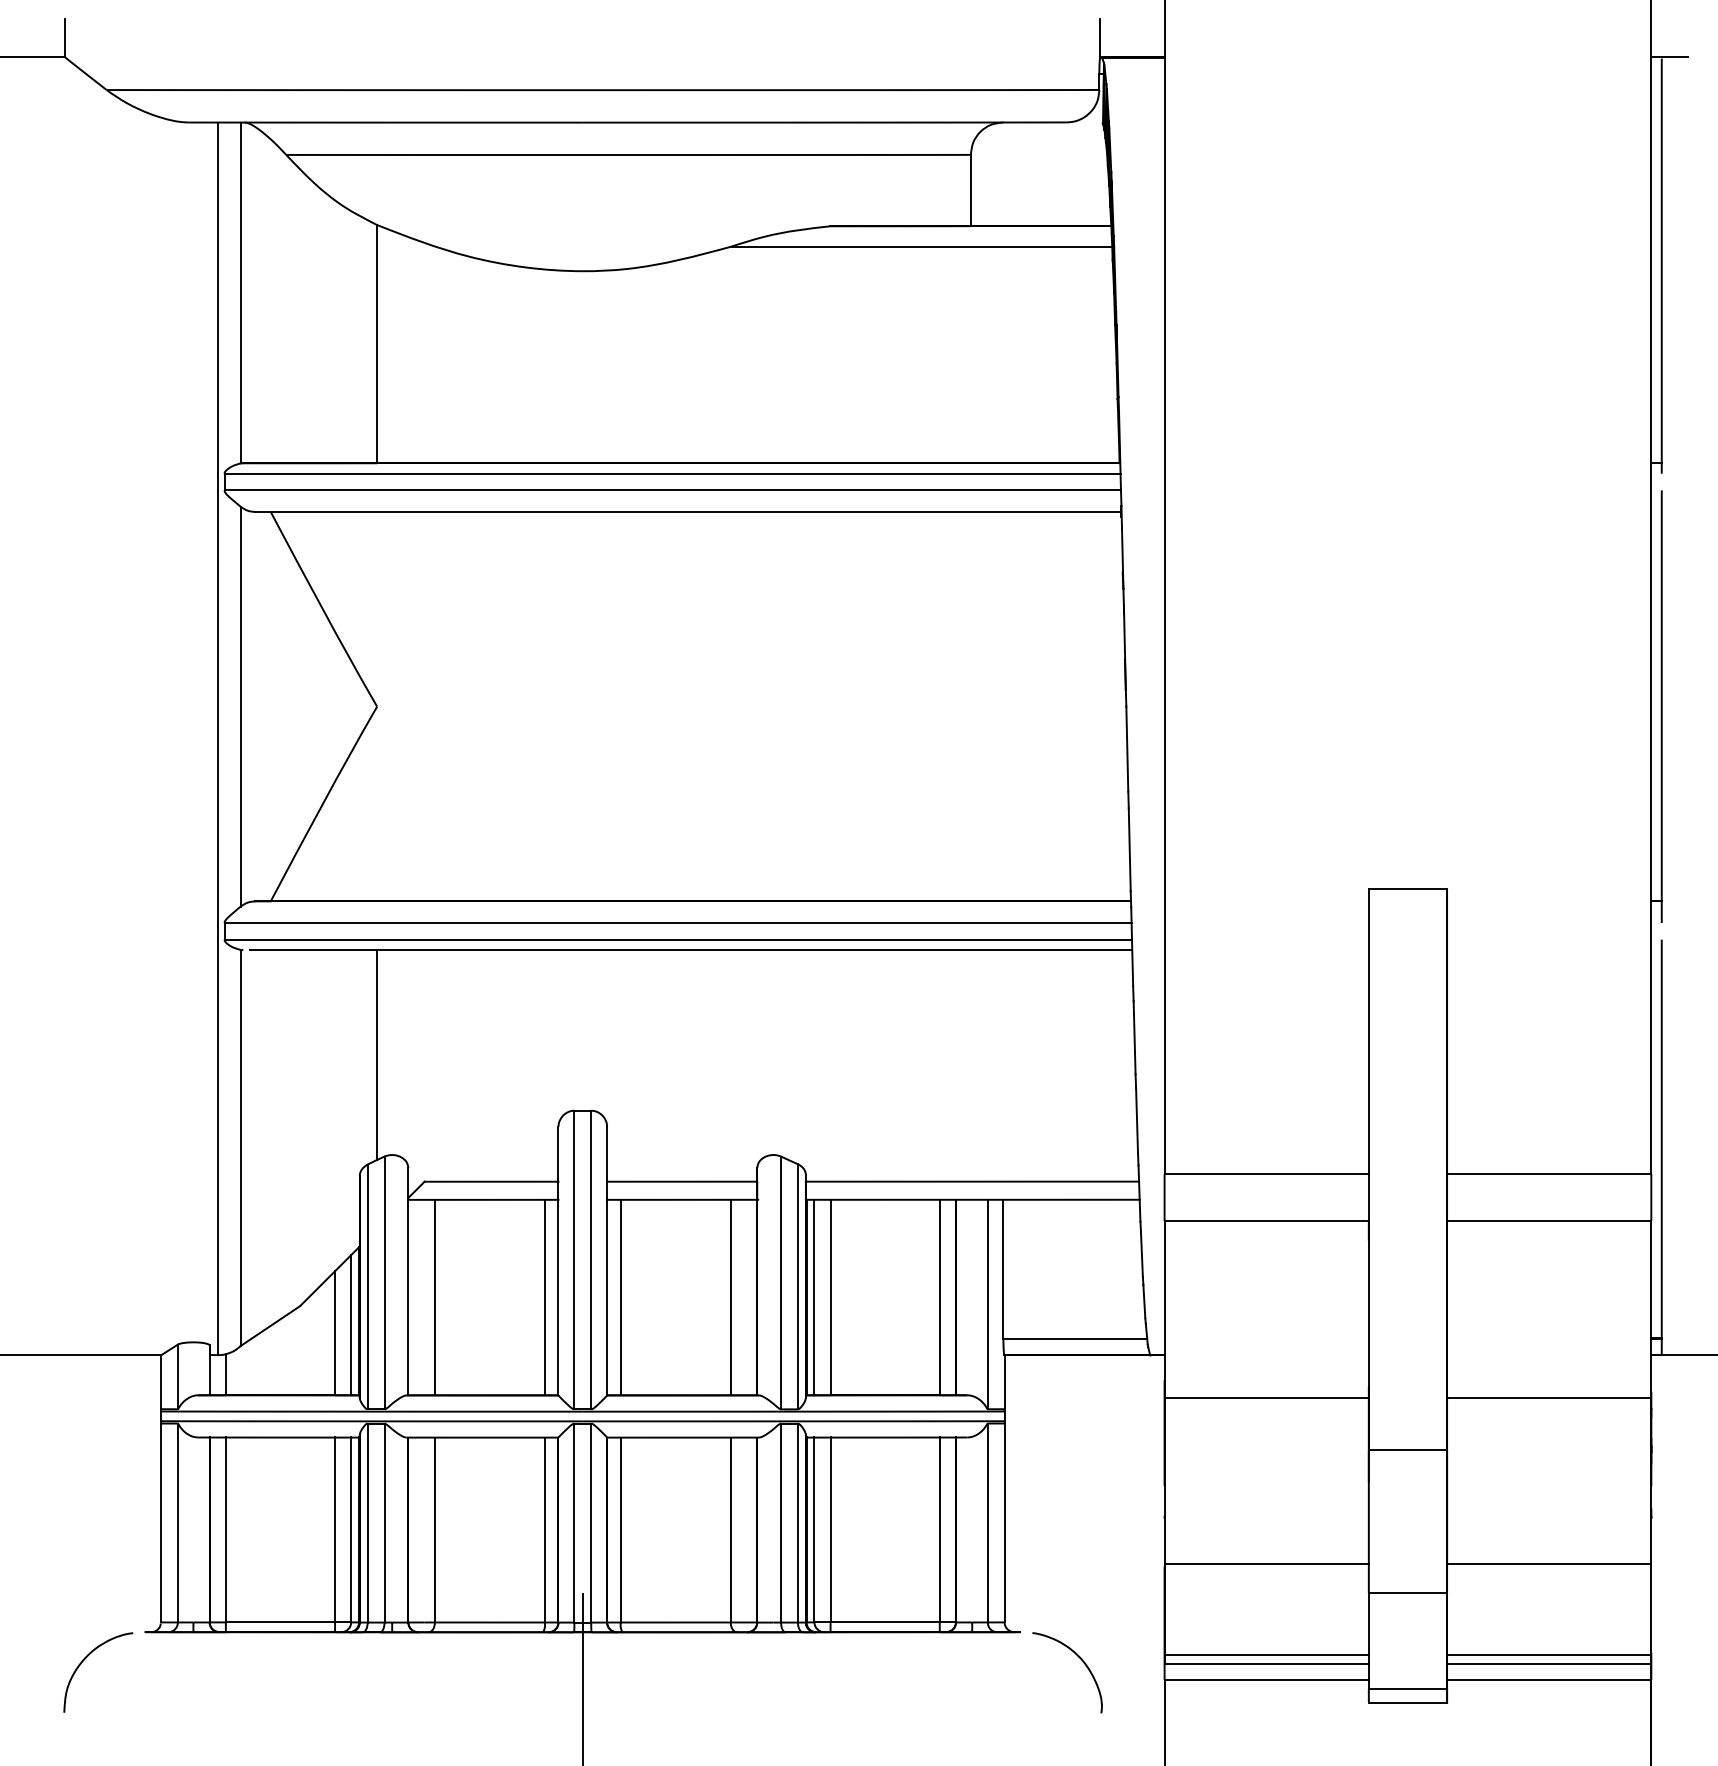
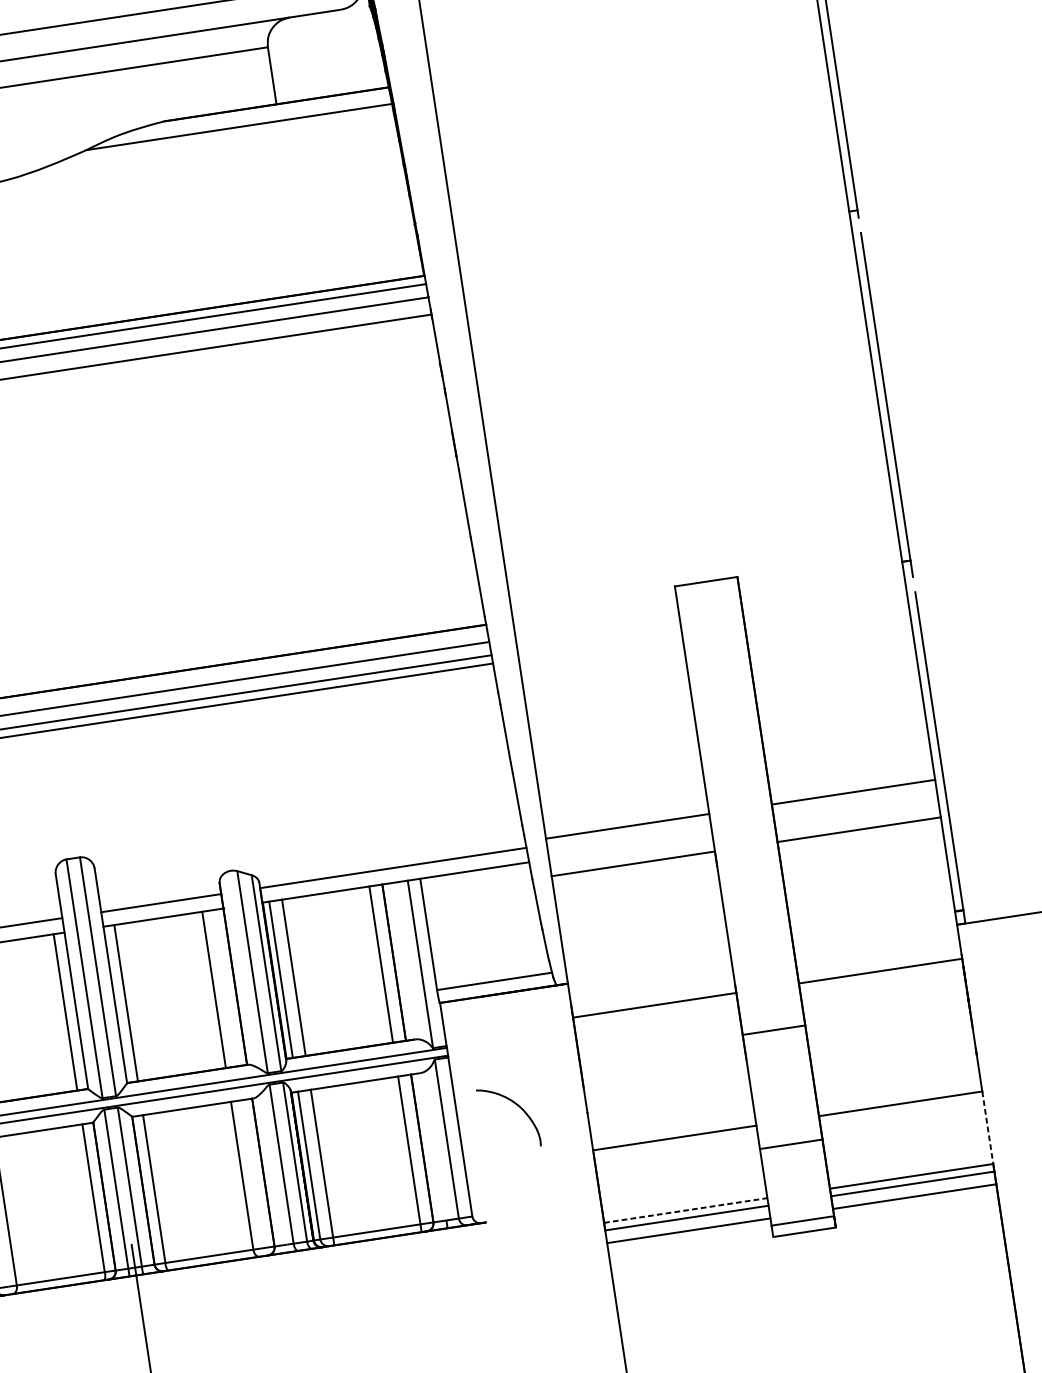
line: (1651, 1609) -> (987, 1127), solid -> dashed
line: (1267, 1654) -> (686, 1210), solid -> dashed
curve: (1082, 1662) -> (519, 1108), moved

